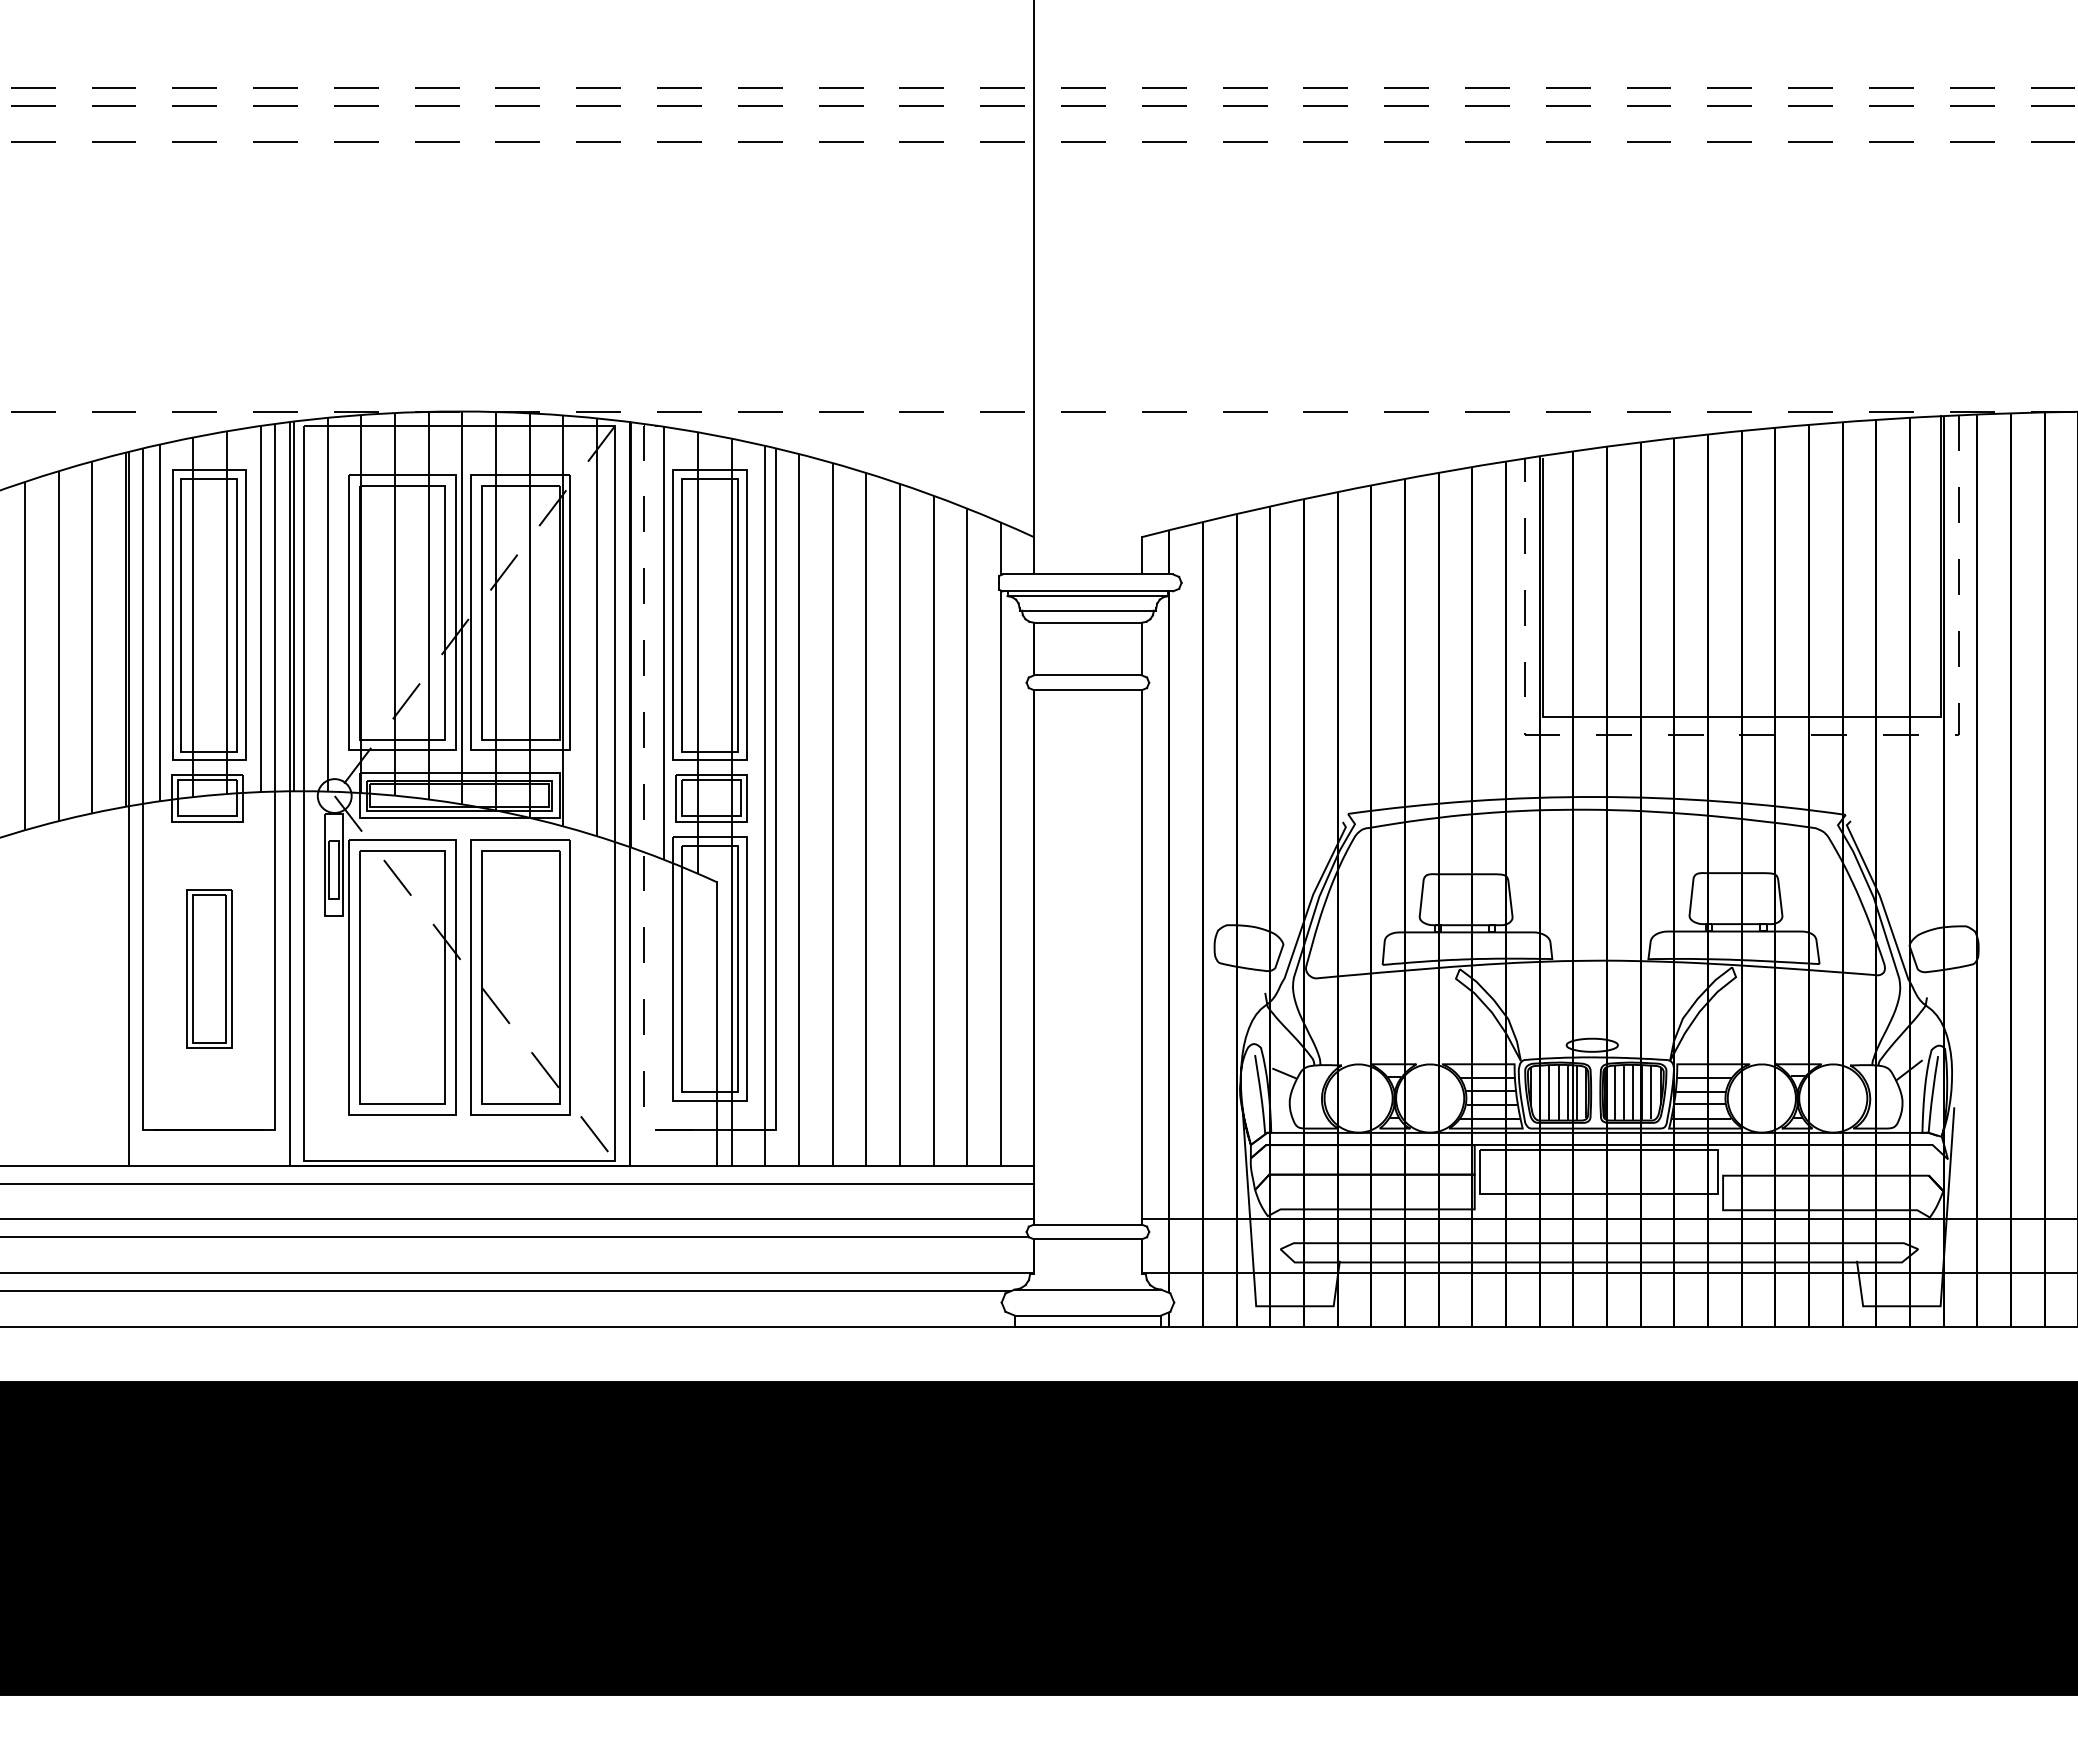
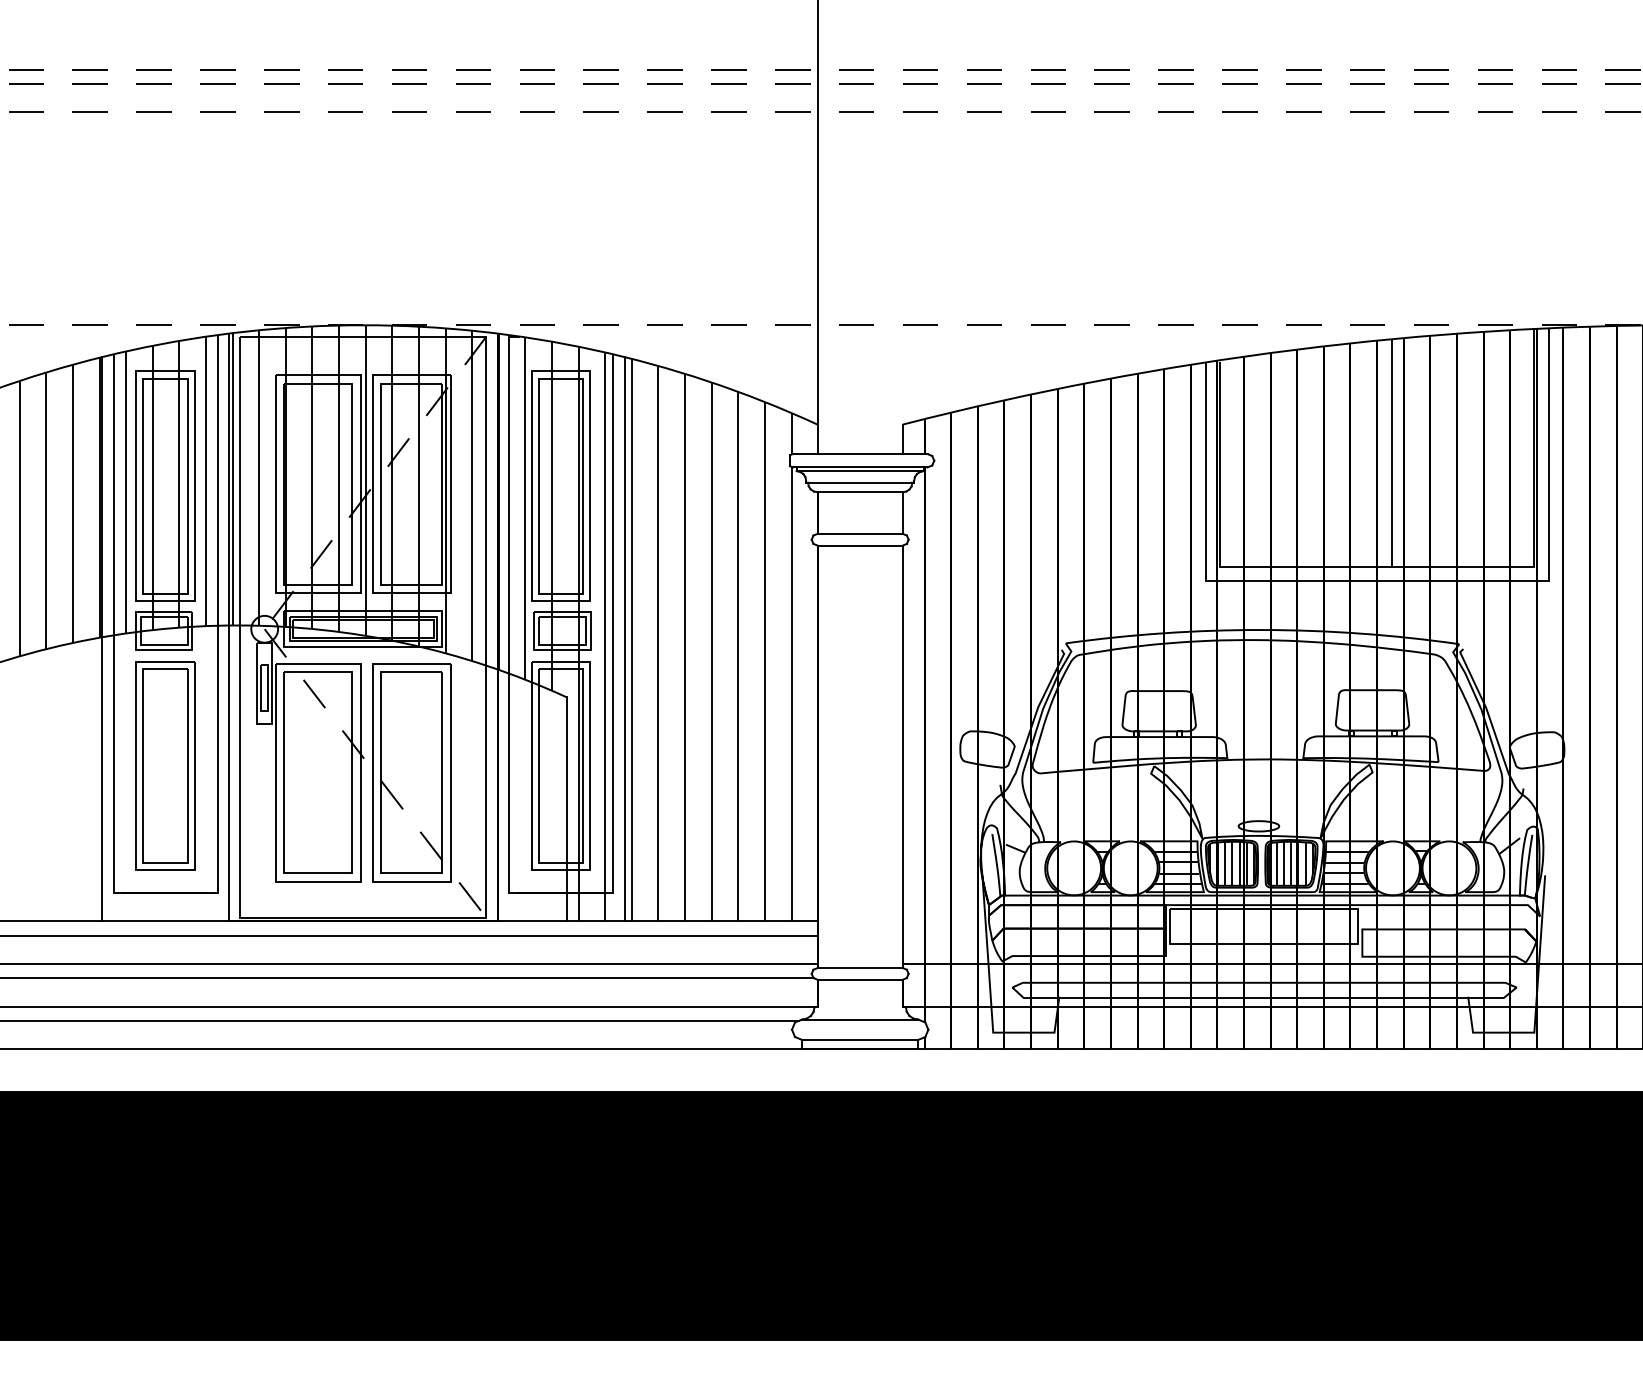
line: (1759, 573) -> (1391, 453), added
line: (1763, 734) -> (1394, 580), dashed -> solid
line: (790, 808) -> (625, 639), added
line: (643, 830) -> (508, 656), dashed -> solid
part: (209, 968) -> (165, 765), size x1.67

